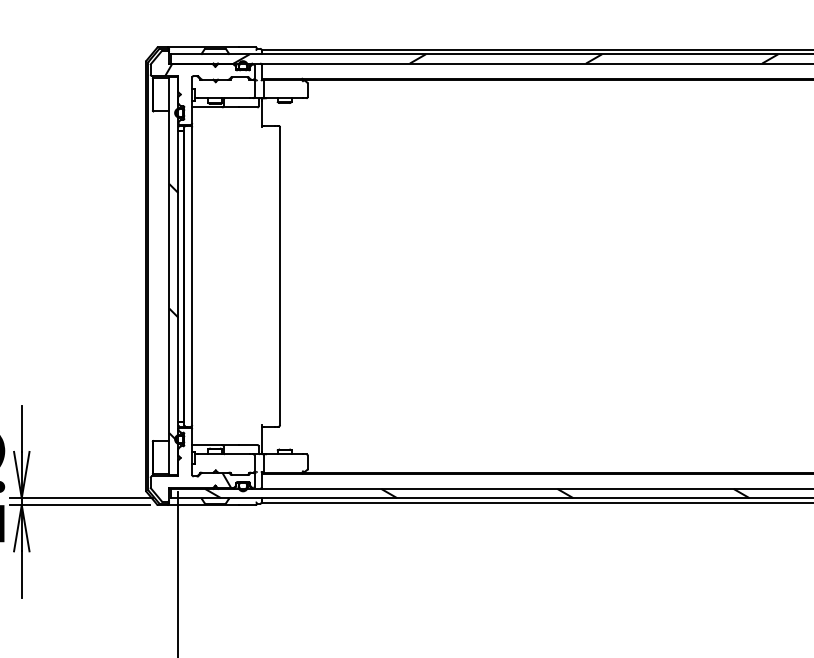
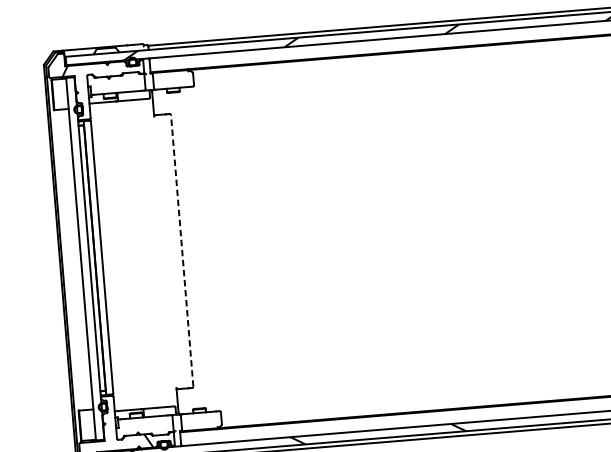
line: (280, 276) -> (182, 251), solid -> dashed
hatch: (173, 312) -> (87, 291), removed

